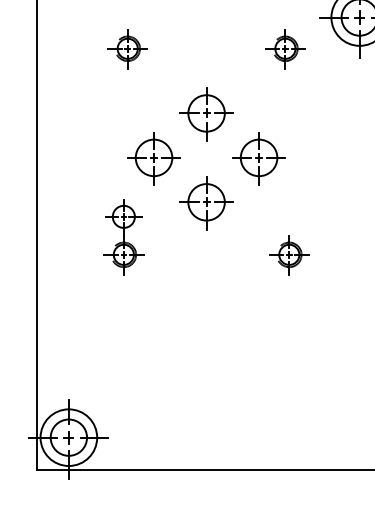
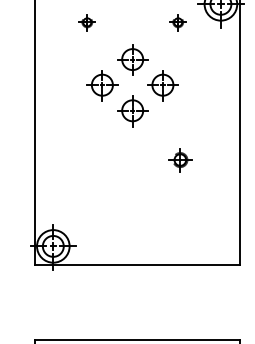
part: (128, 49) -> (87, 22), size x0.7
part: (286, 49) -> (178, 22), size x0.7
part: (122, 236) -> (84, 130), removed
part: (289, 255) -> (180, 160), moved

